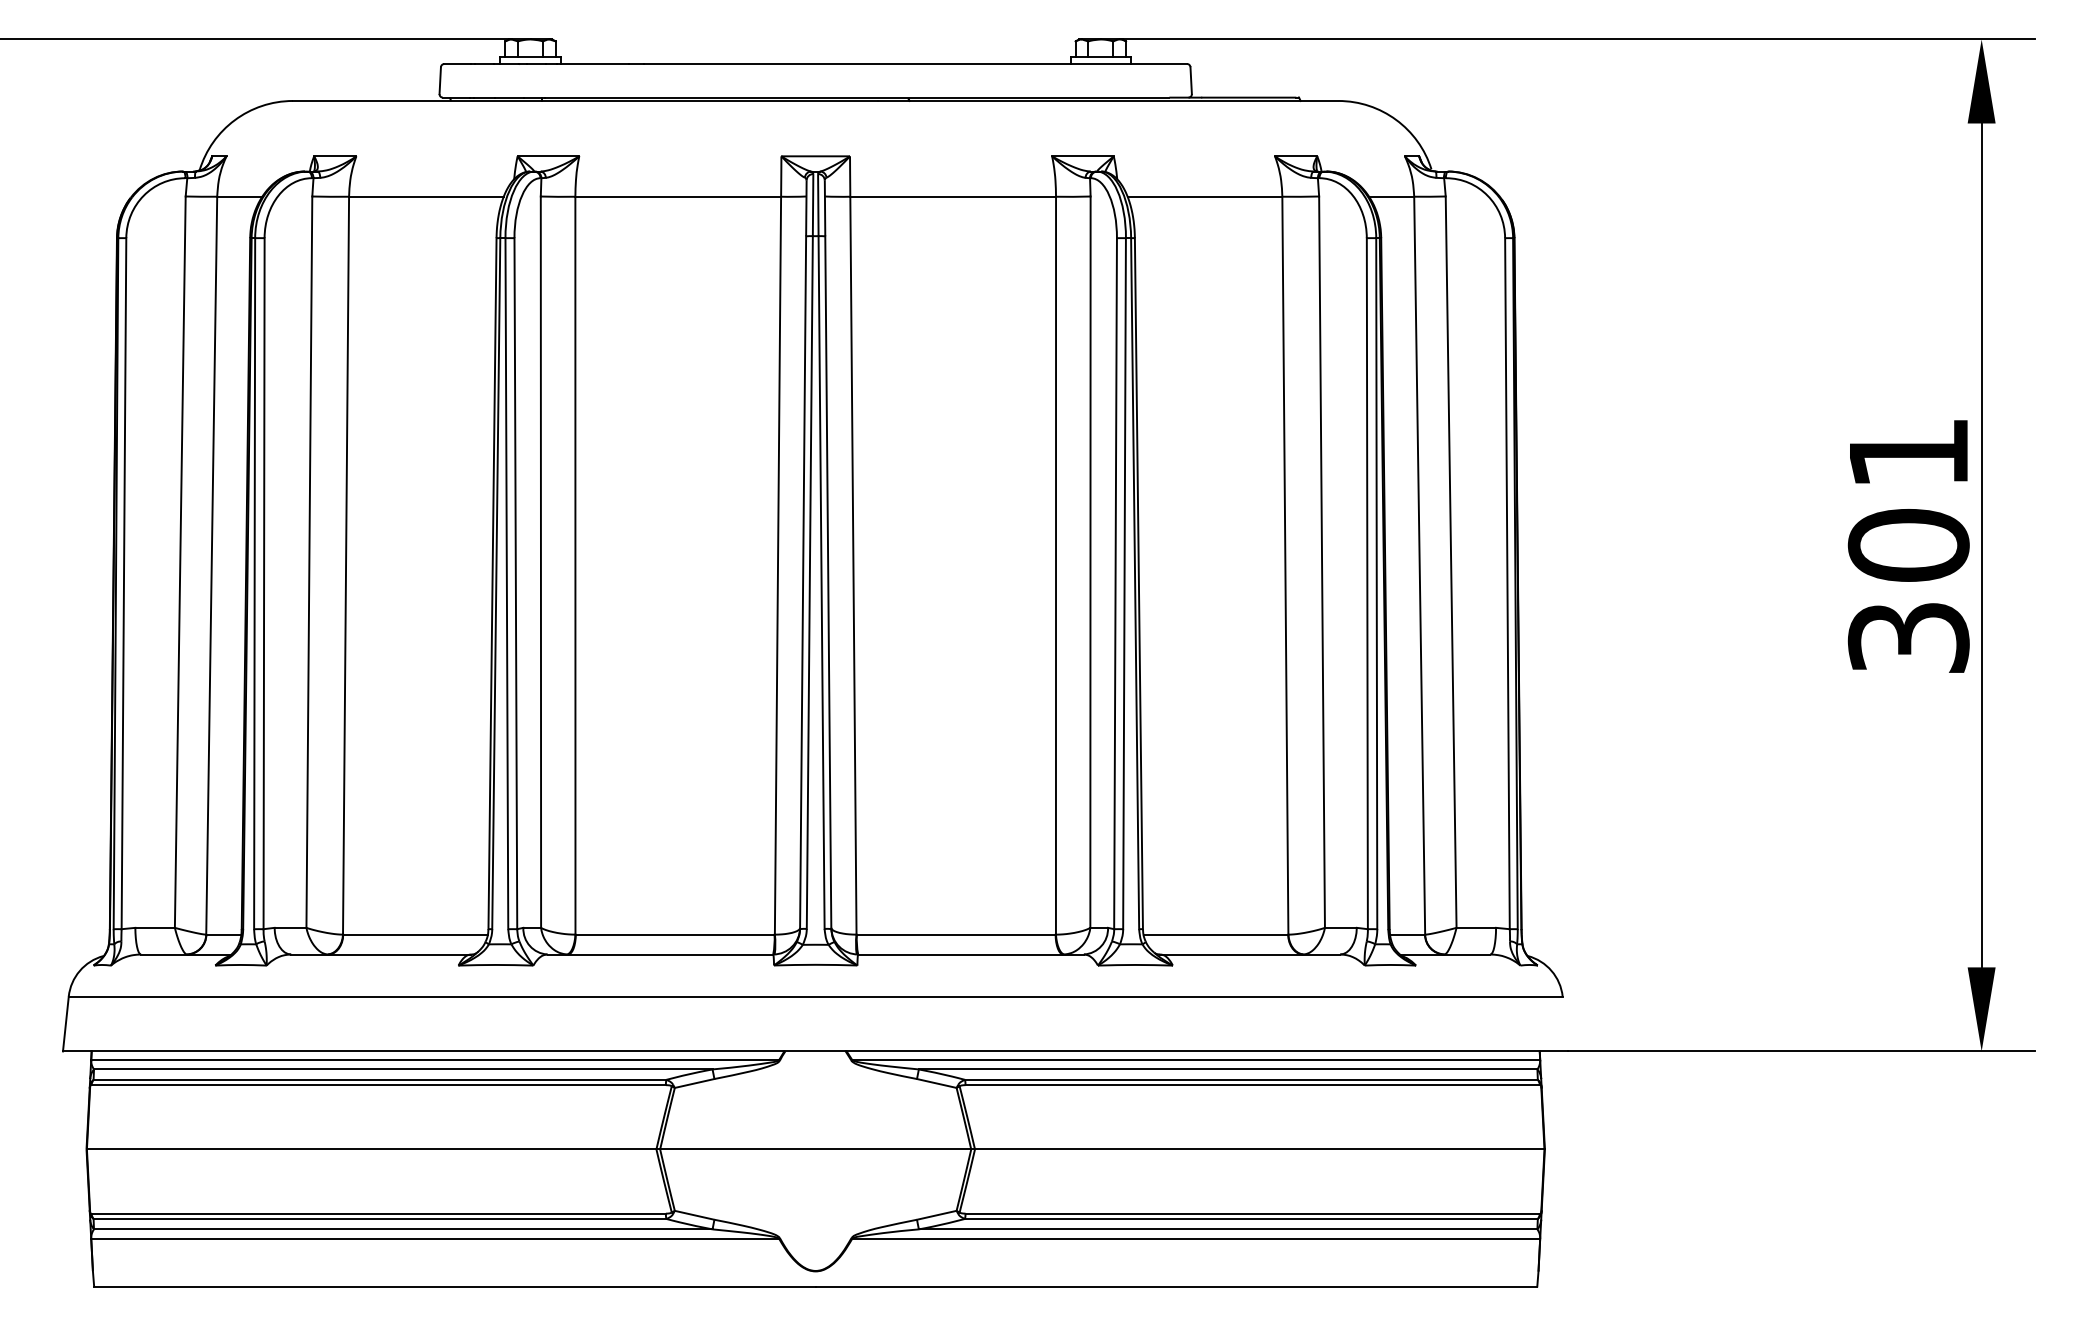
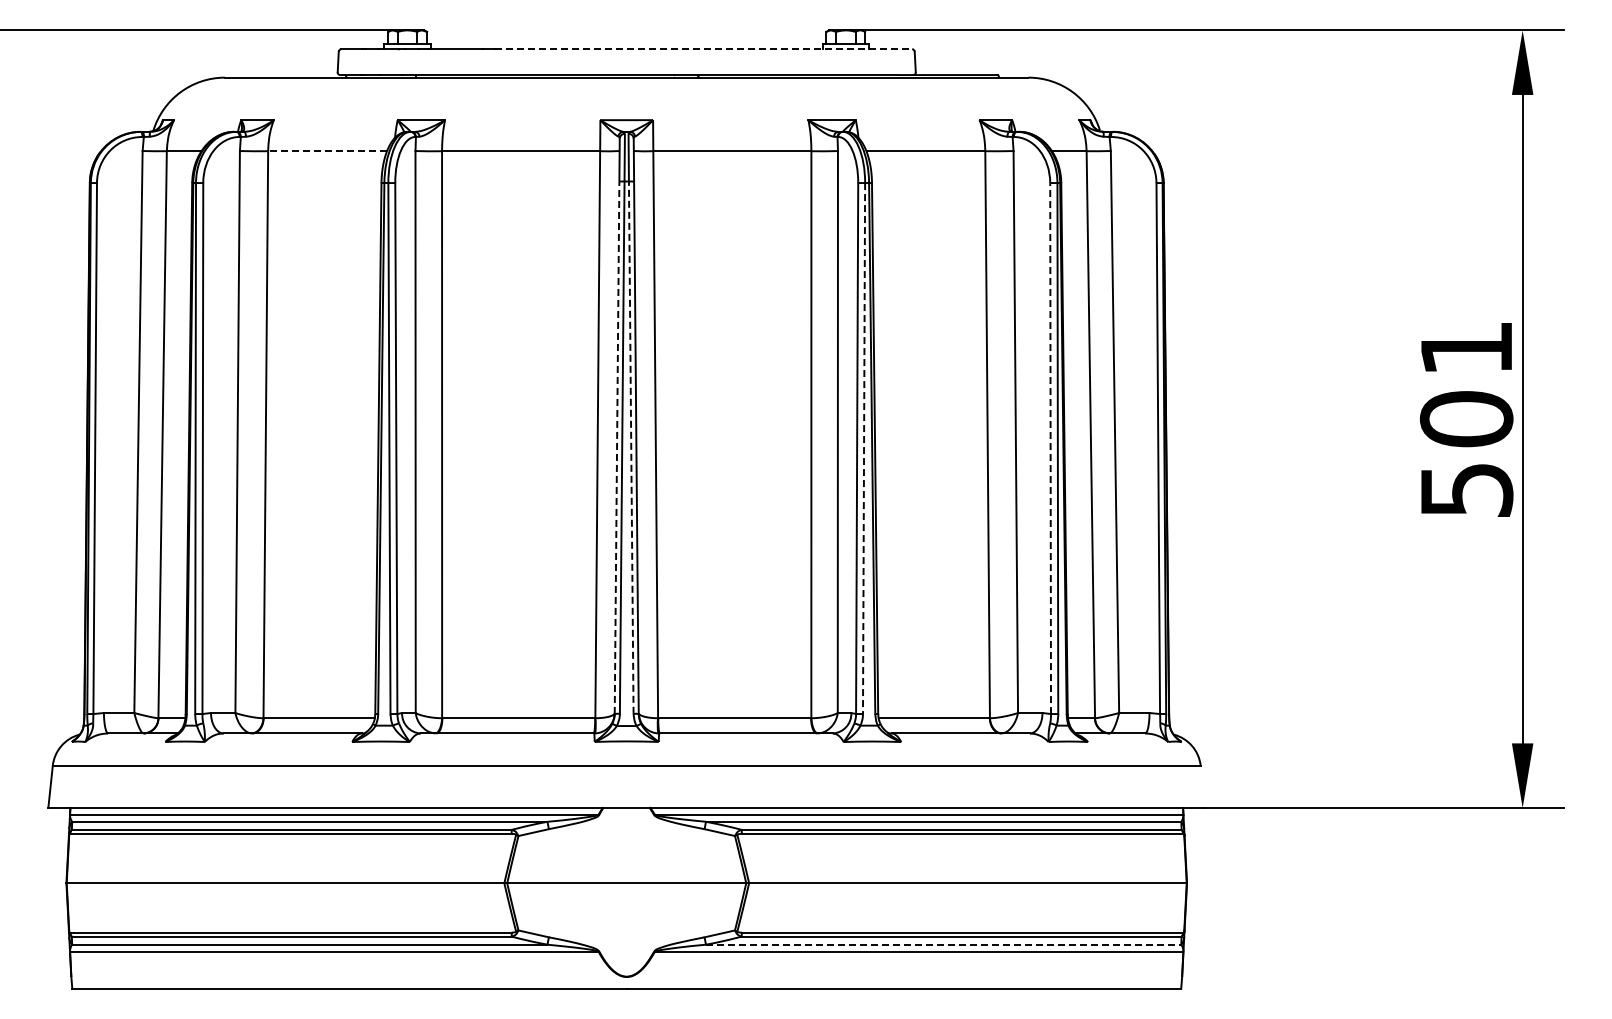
line: (915, 64) -> (703, 49), solid -> dashed
line: (426, 197) -> (327, 151), solid -> dashed
line: (803, 582) -> (617, 447), solid -> dashed
line: (821, 582) -> (631, 447), solid -> dashed
line: (1367, 583) -> (1050, 448), solid -> dashed
line: (1125, 584) -> (864, 449), solid -> dashed
text: (1908, 638) -> (1466, 490), 301 -> 501
line: (1227, 1229) -> (943, 944), solid -> dashed

